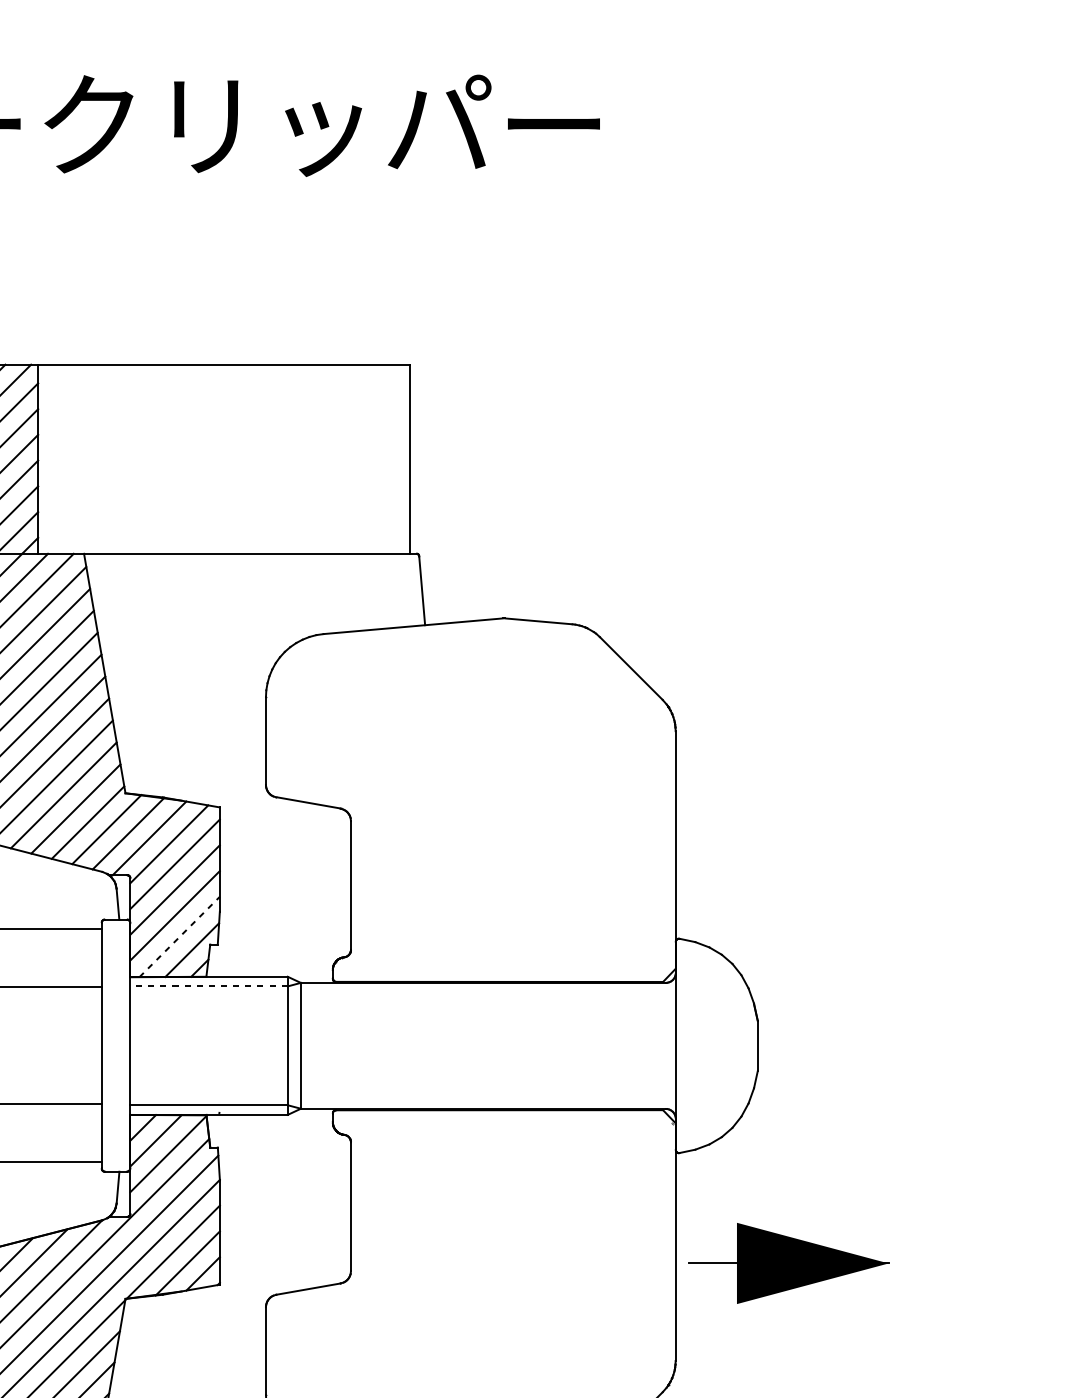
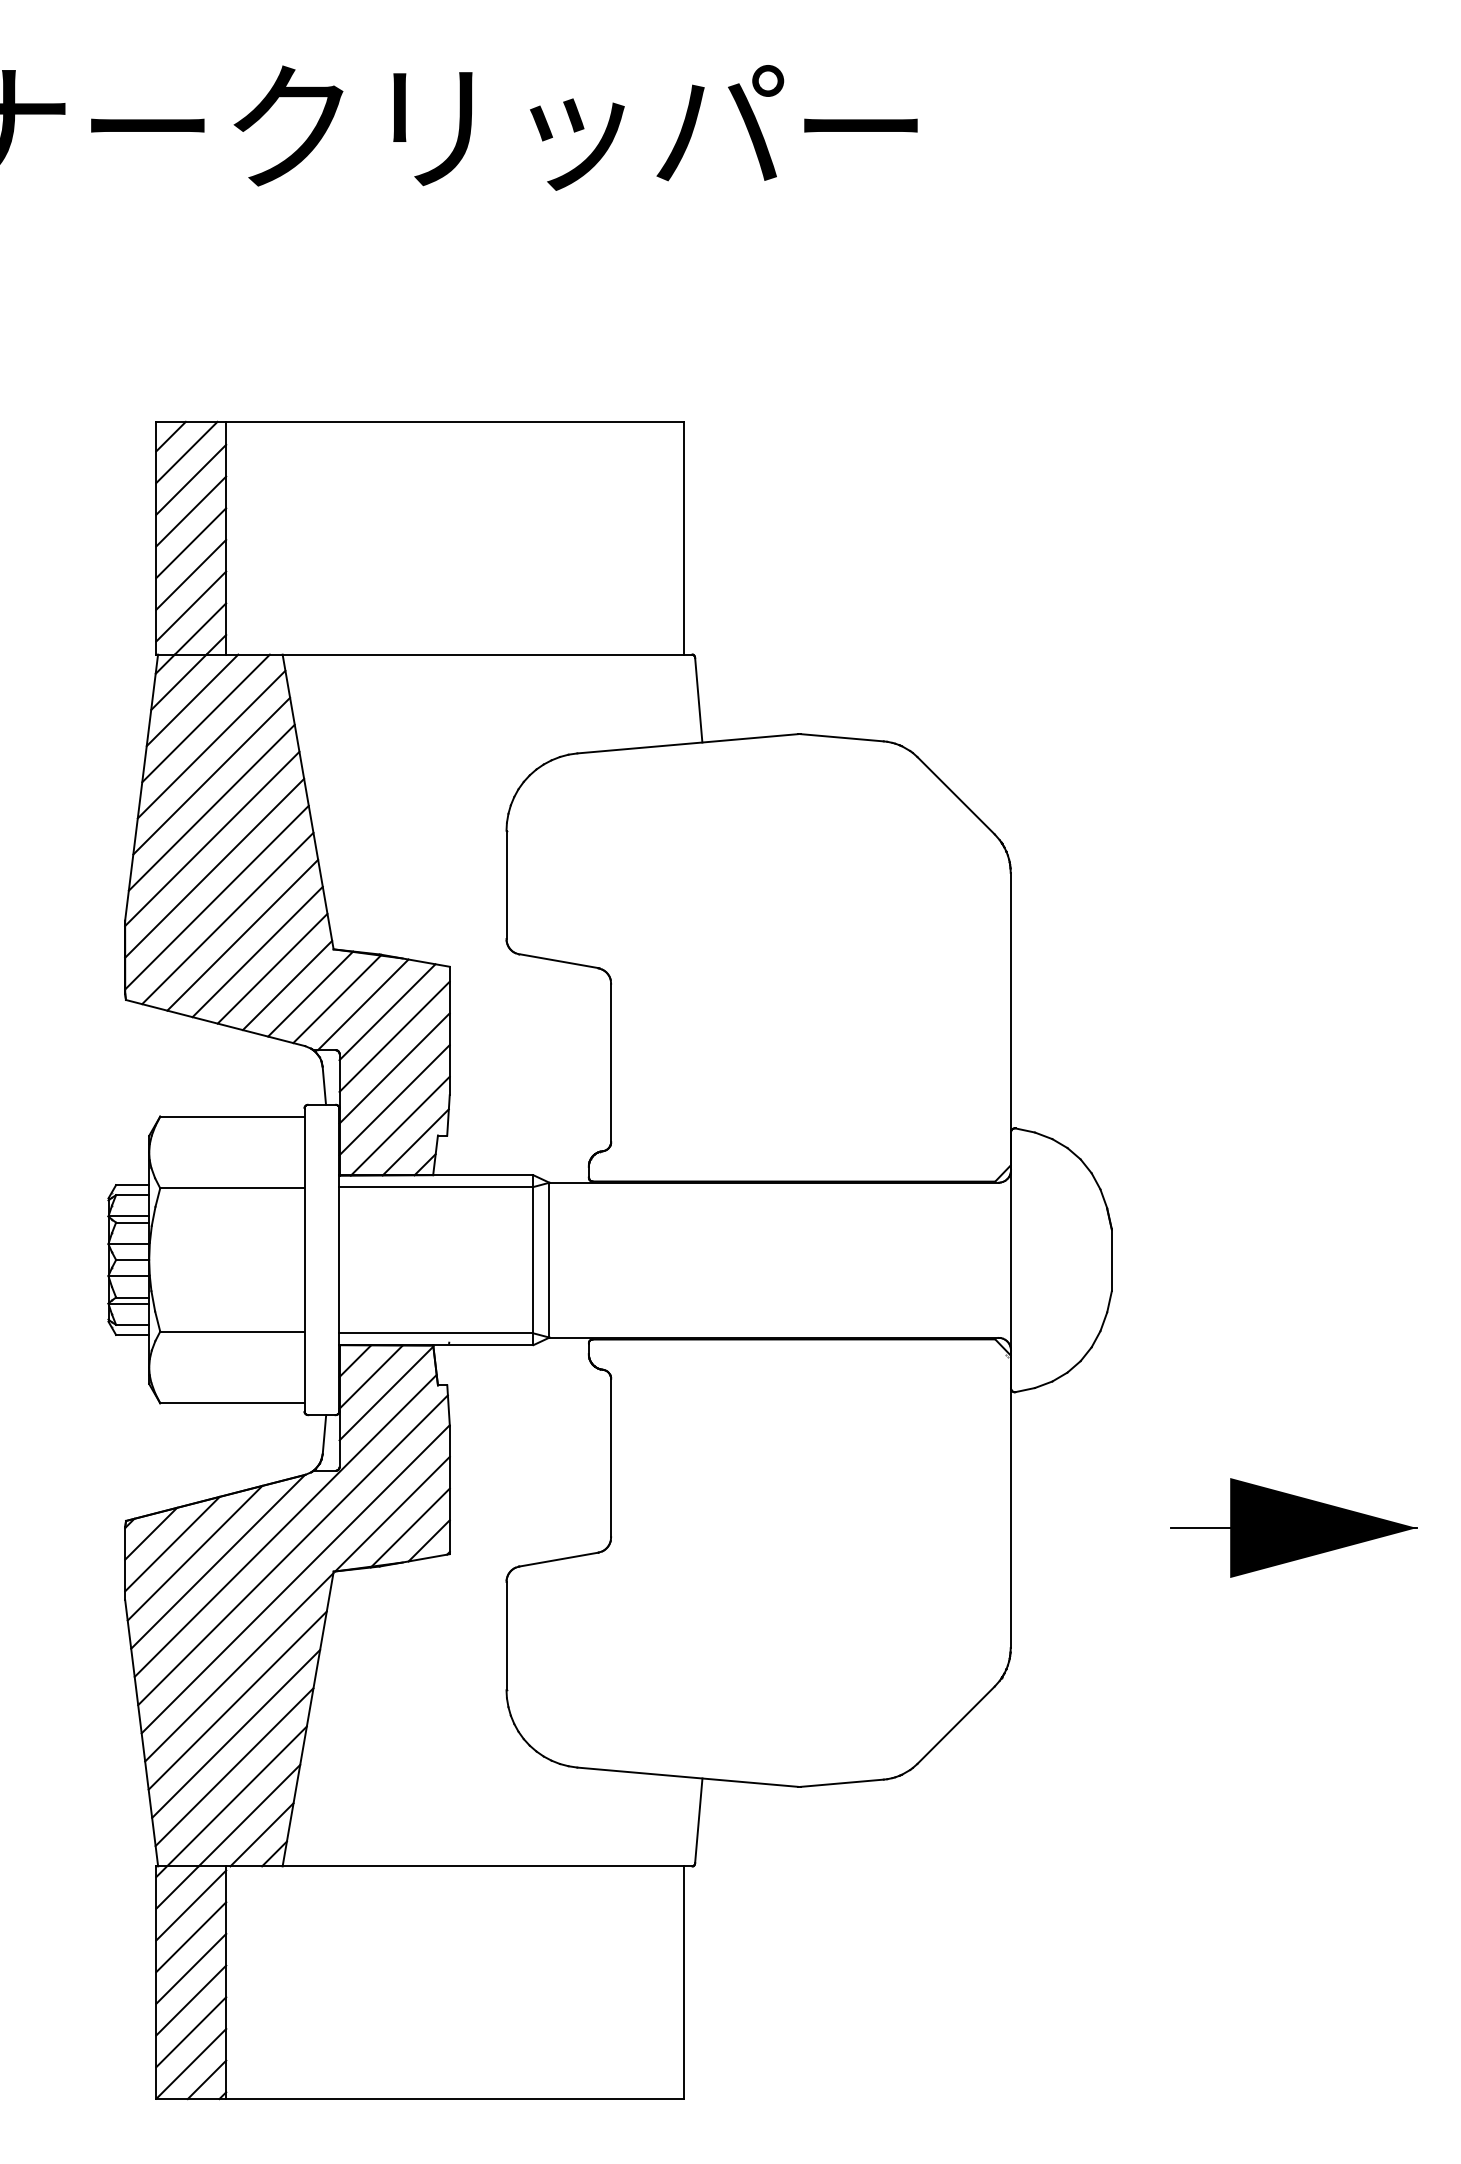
line: (179, 937) -> (400, 1126), dashed -> solid
line: (209, 986) -> (436, 1187), dashed -> solid
part: (788, 1263) -> (1293, 1527), moved

